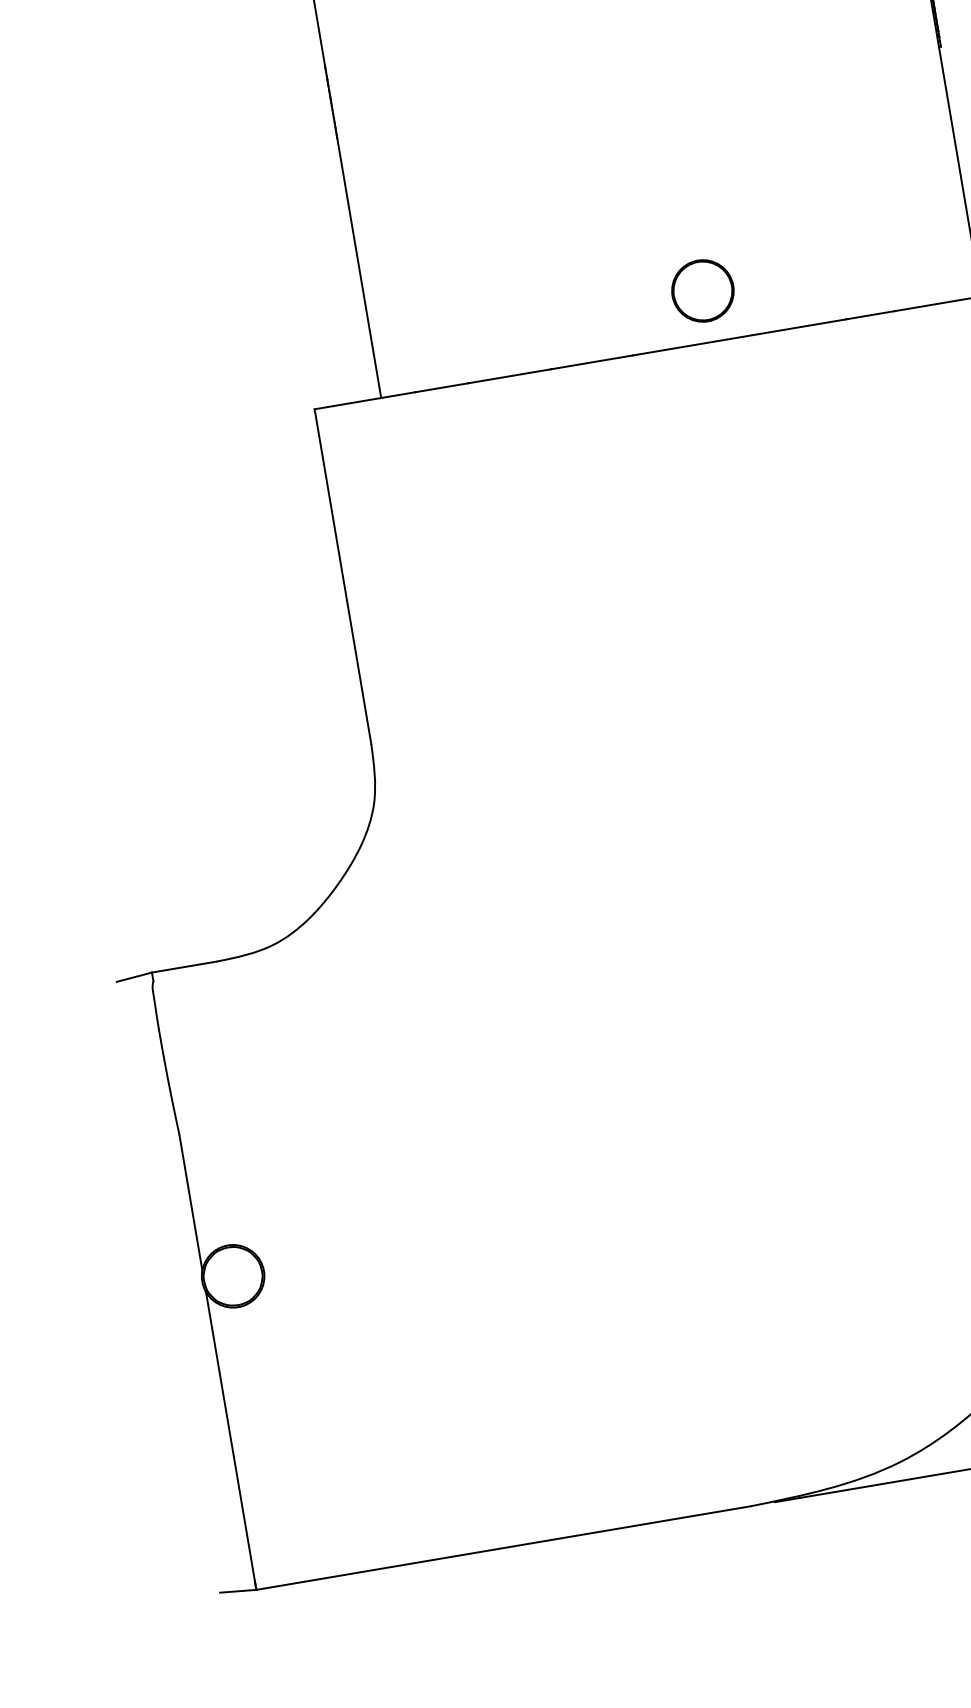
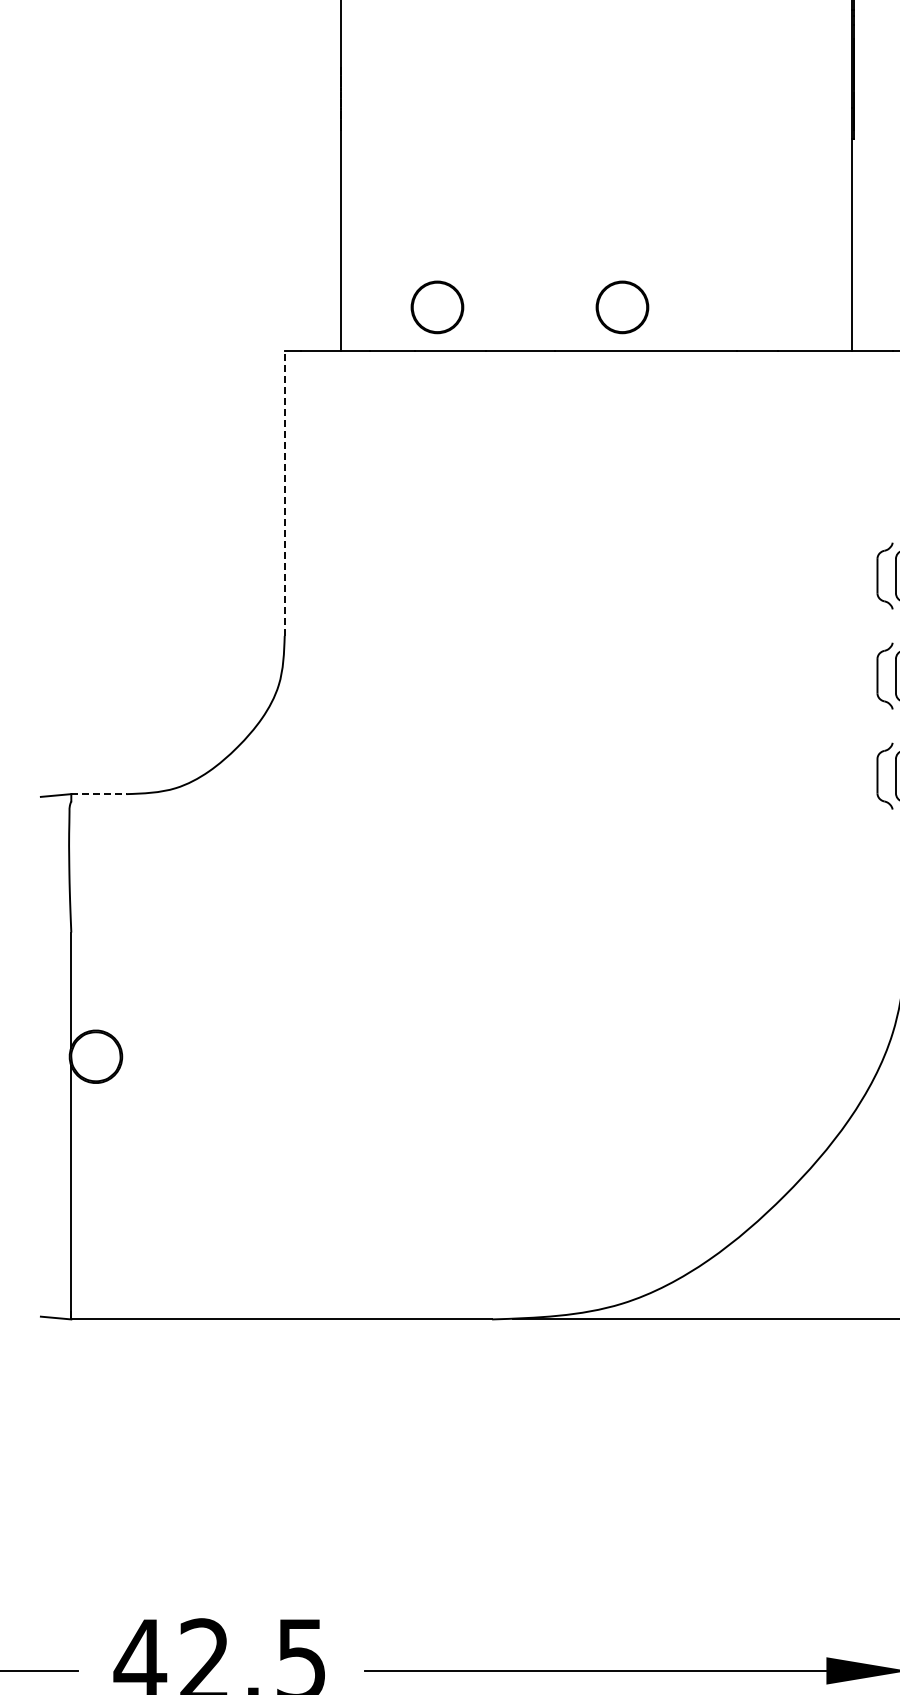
part: (485, 327) -> (437, 307), added
line: (342, 575) -> (284, 492), solid -> dashed
line: (183, 967) -> (98, 794), solid -> dashed

